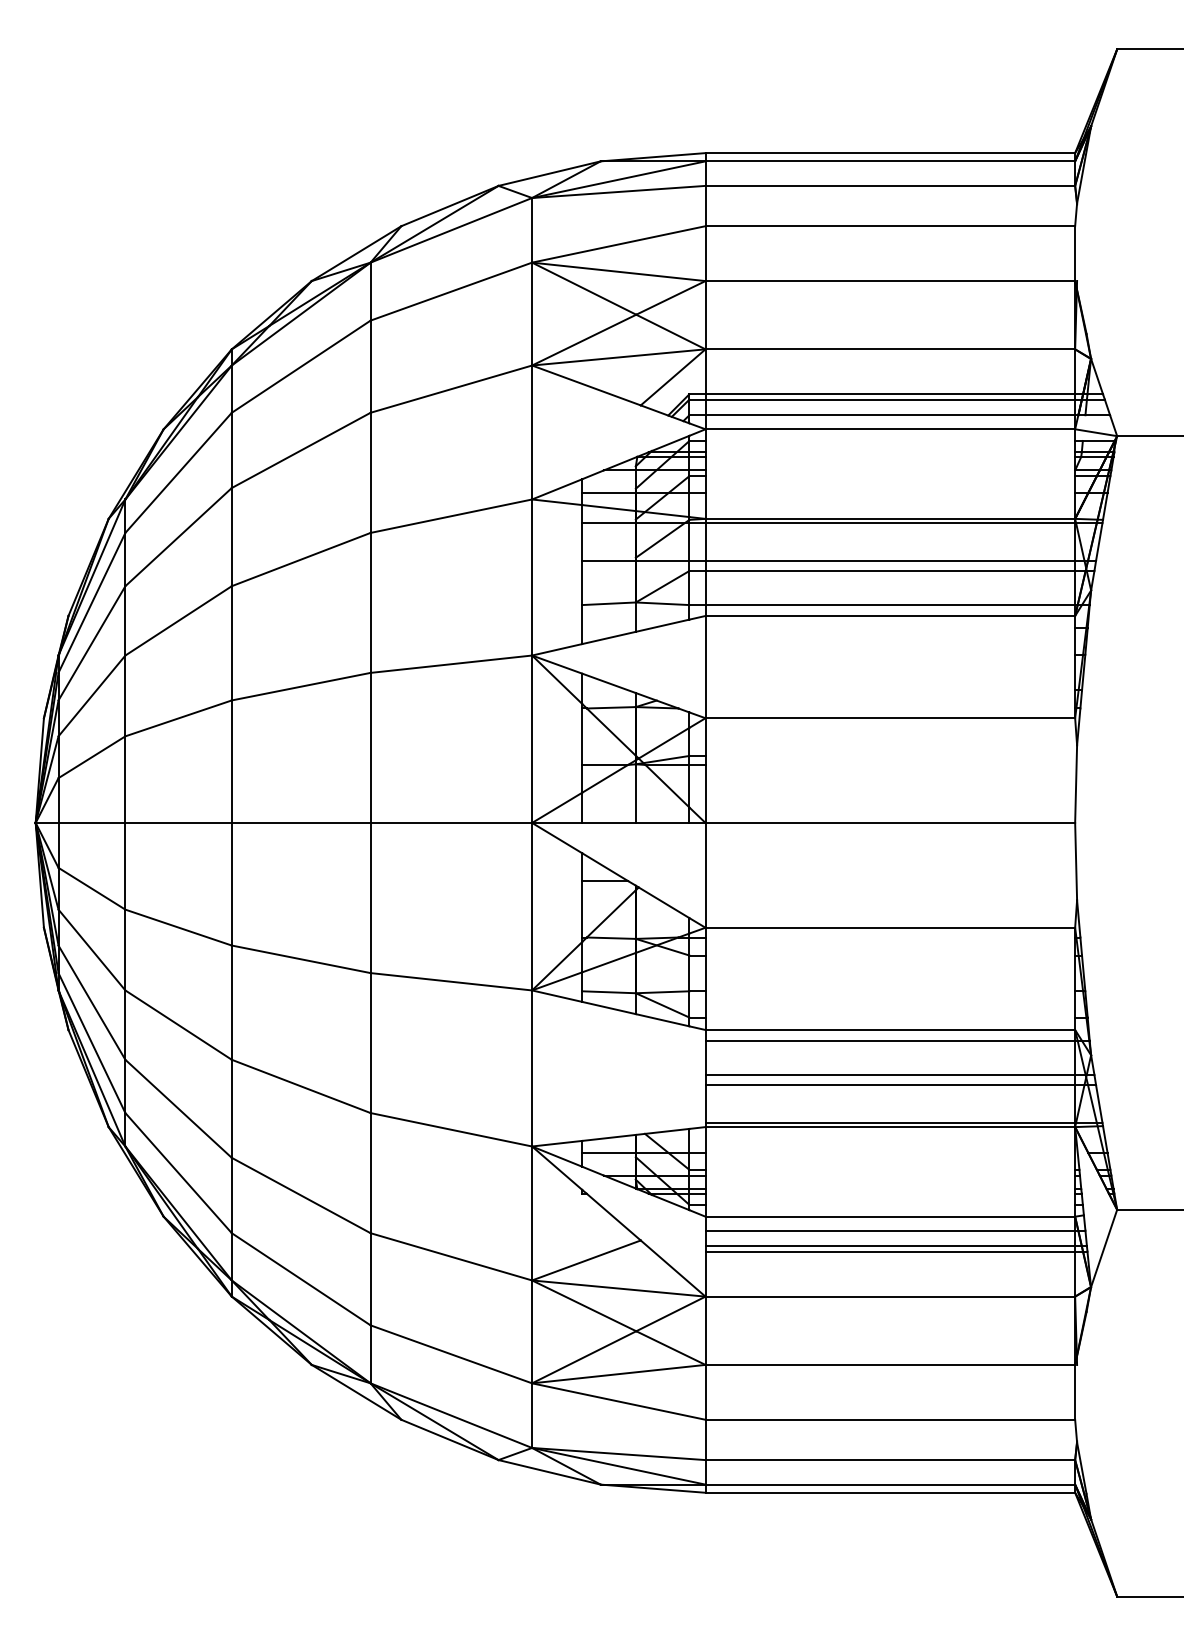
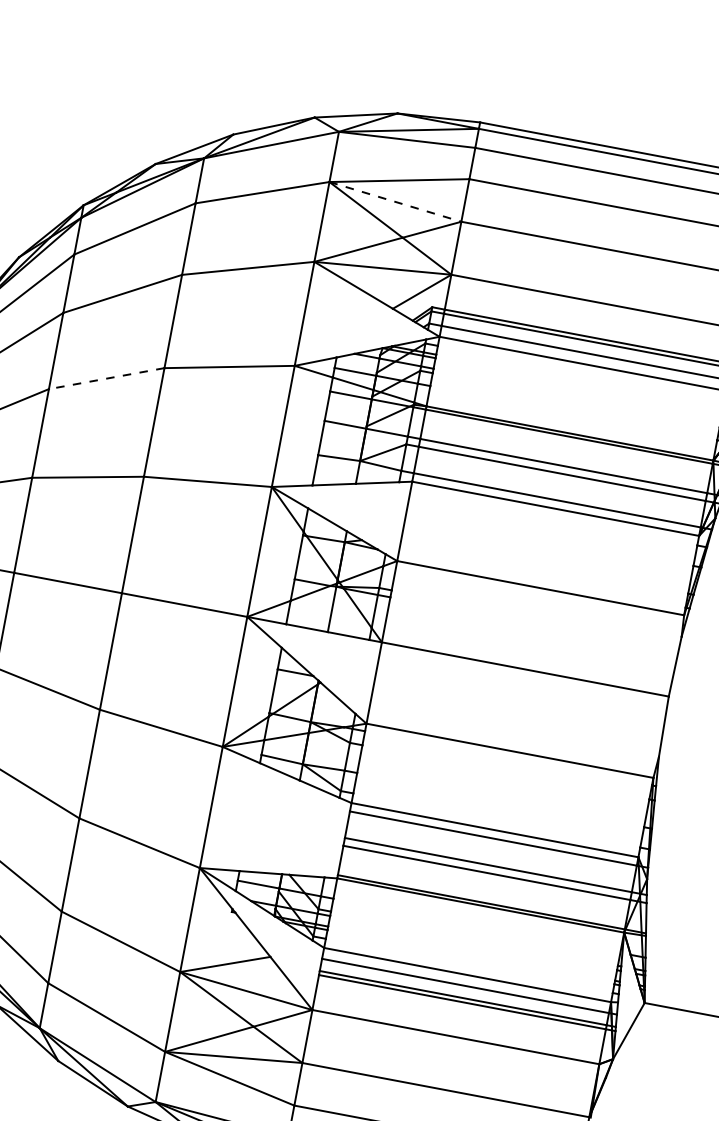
line: (619, 271) -> (396, 201), solid -> dashed
line: (300, 559) -> (106, 378), solid -> dashed

